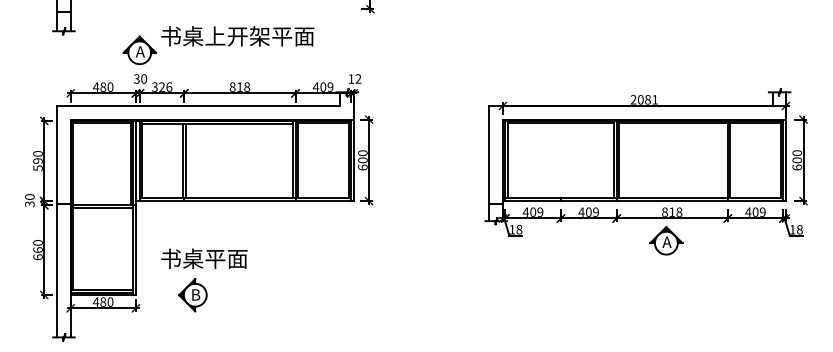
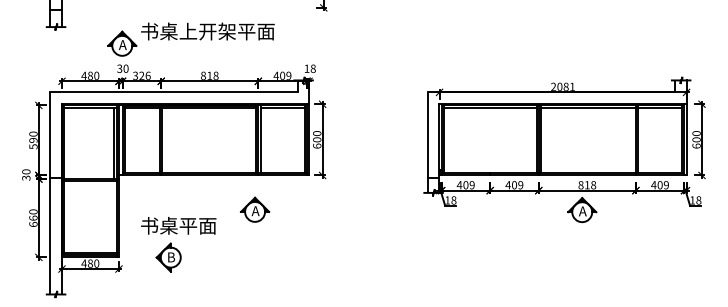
text: (358, 78) -> (313, 68), 12 -> 18
part: (291, 240) -> (254, 209), added

